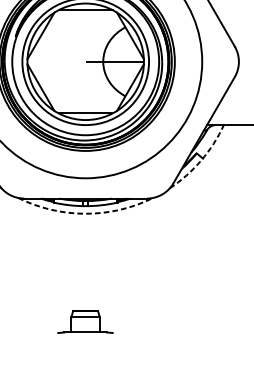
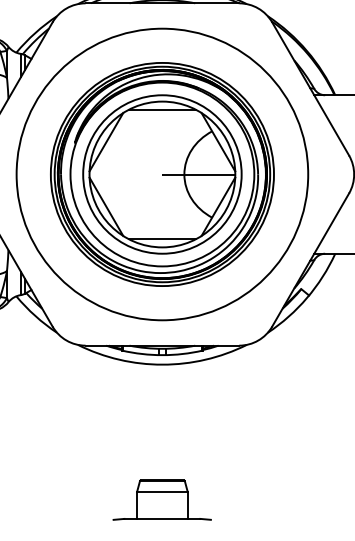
arc: (201, 160) -> (307, 297), dashed -> solid
arc: (85, 213) -> (162, 364), dashed -> solid
part: (84, 321) -> (161, 499), size x1.43

